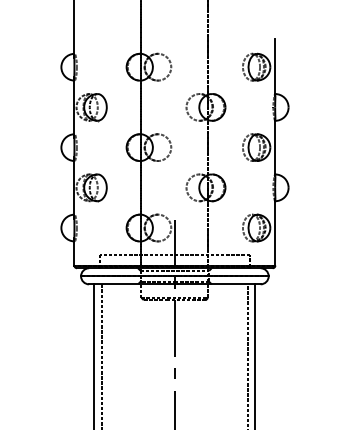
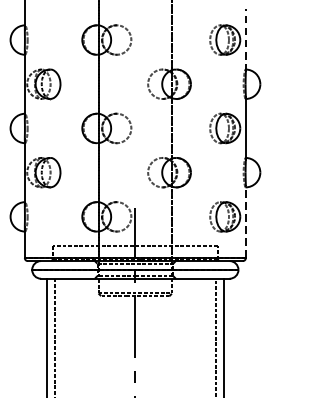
line: (275, 67) -> (245, 40), solid -> dashed
line: (275, 232) -> (245, 221), solid -> dashed

